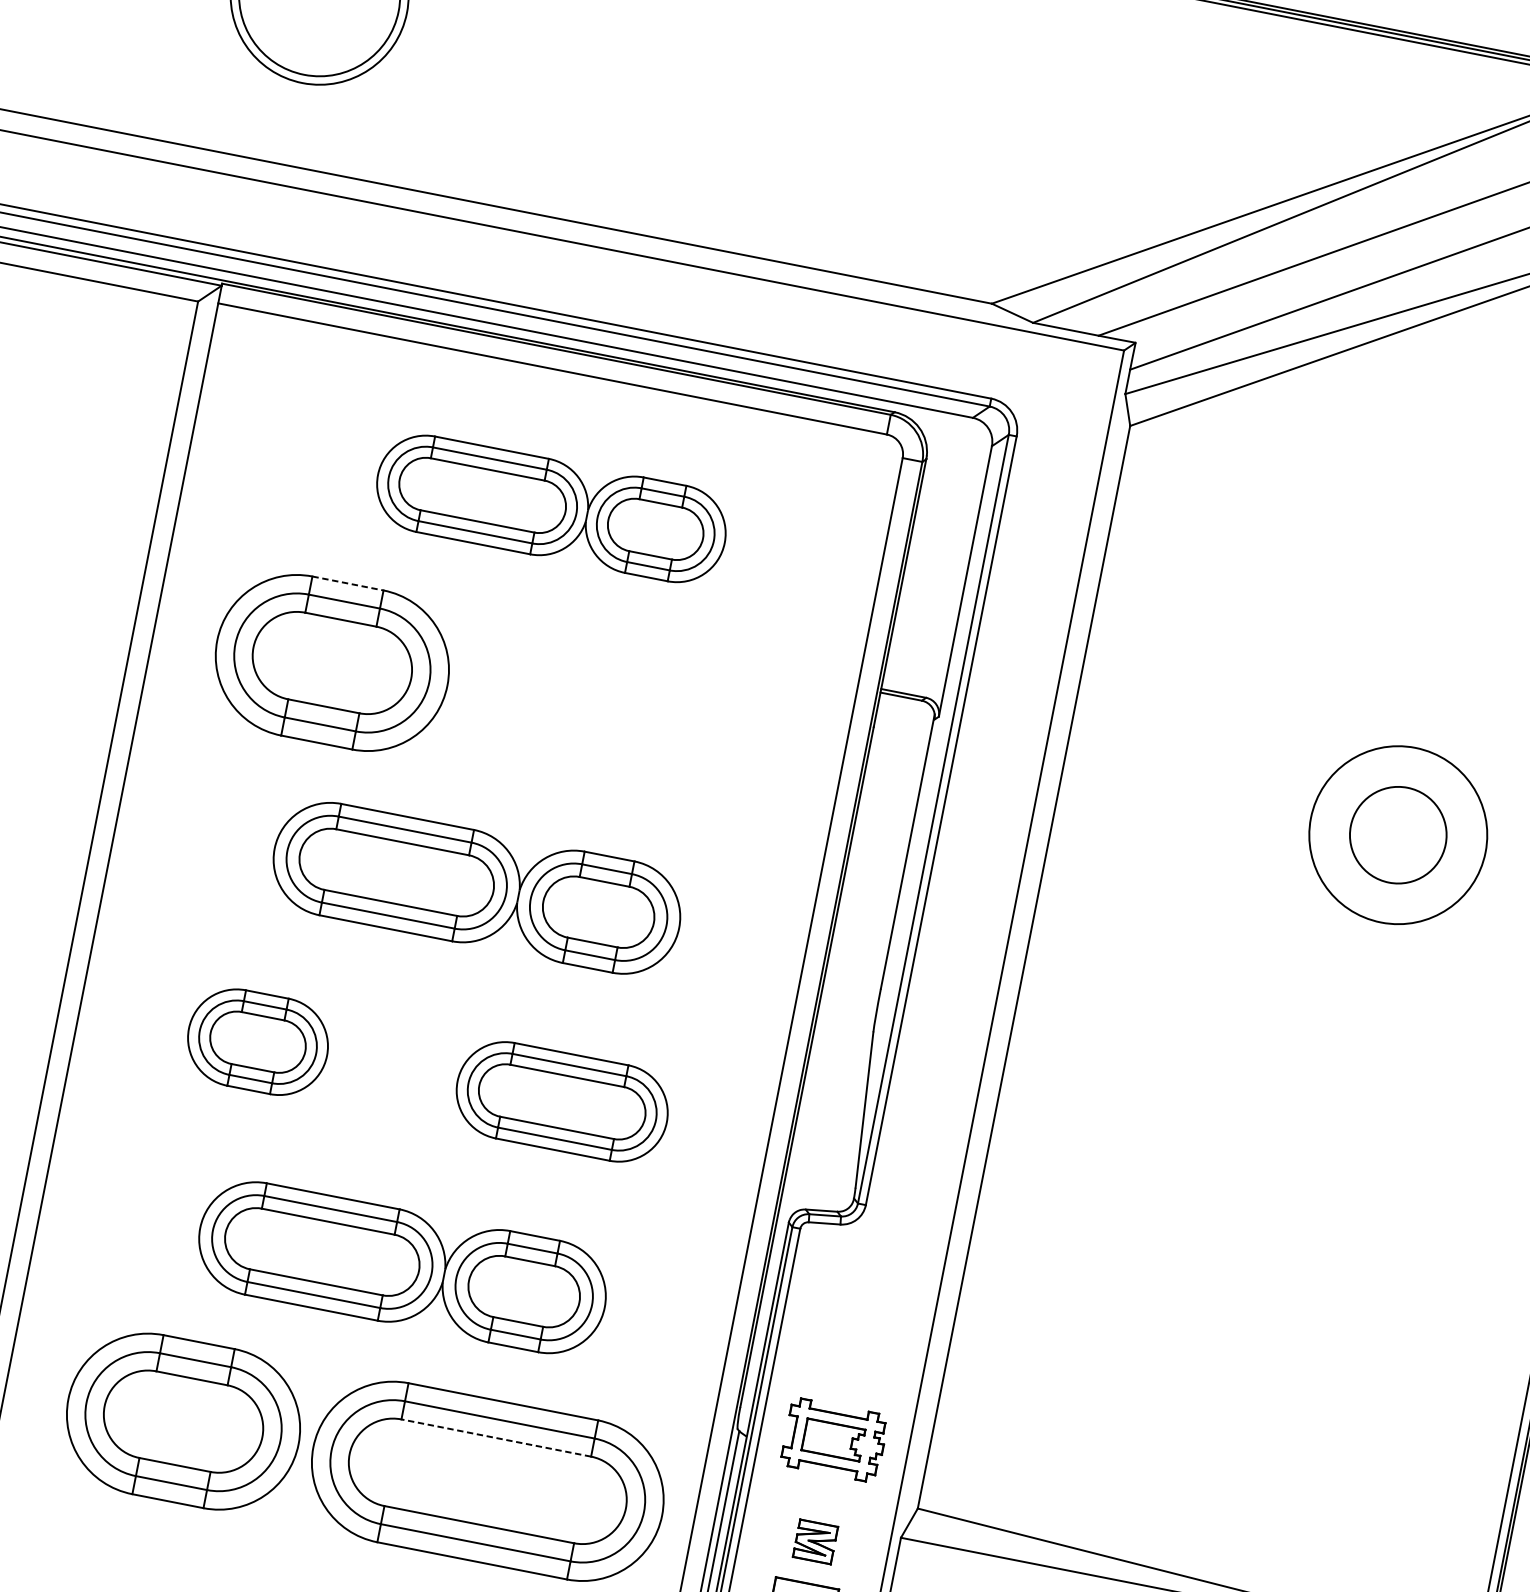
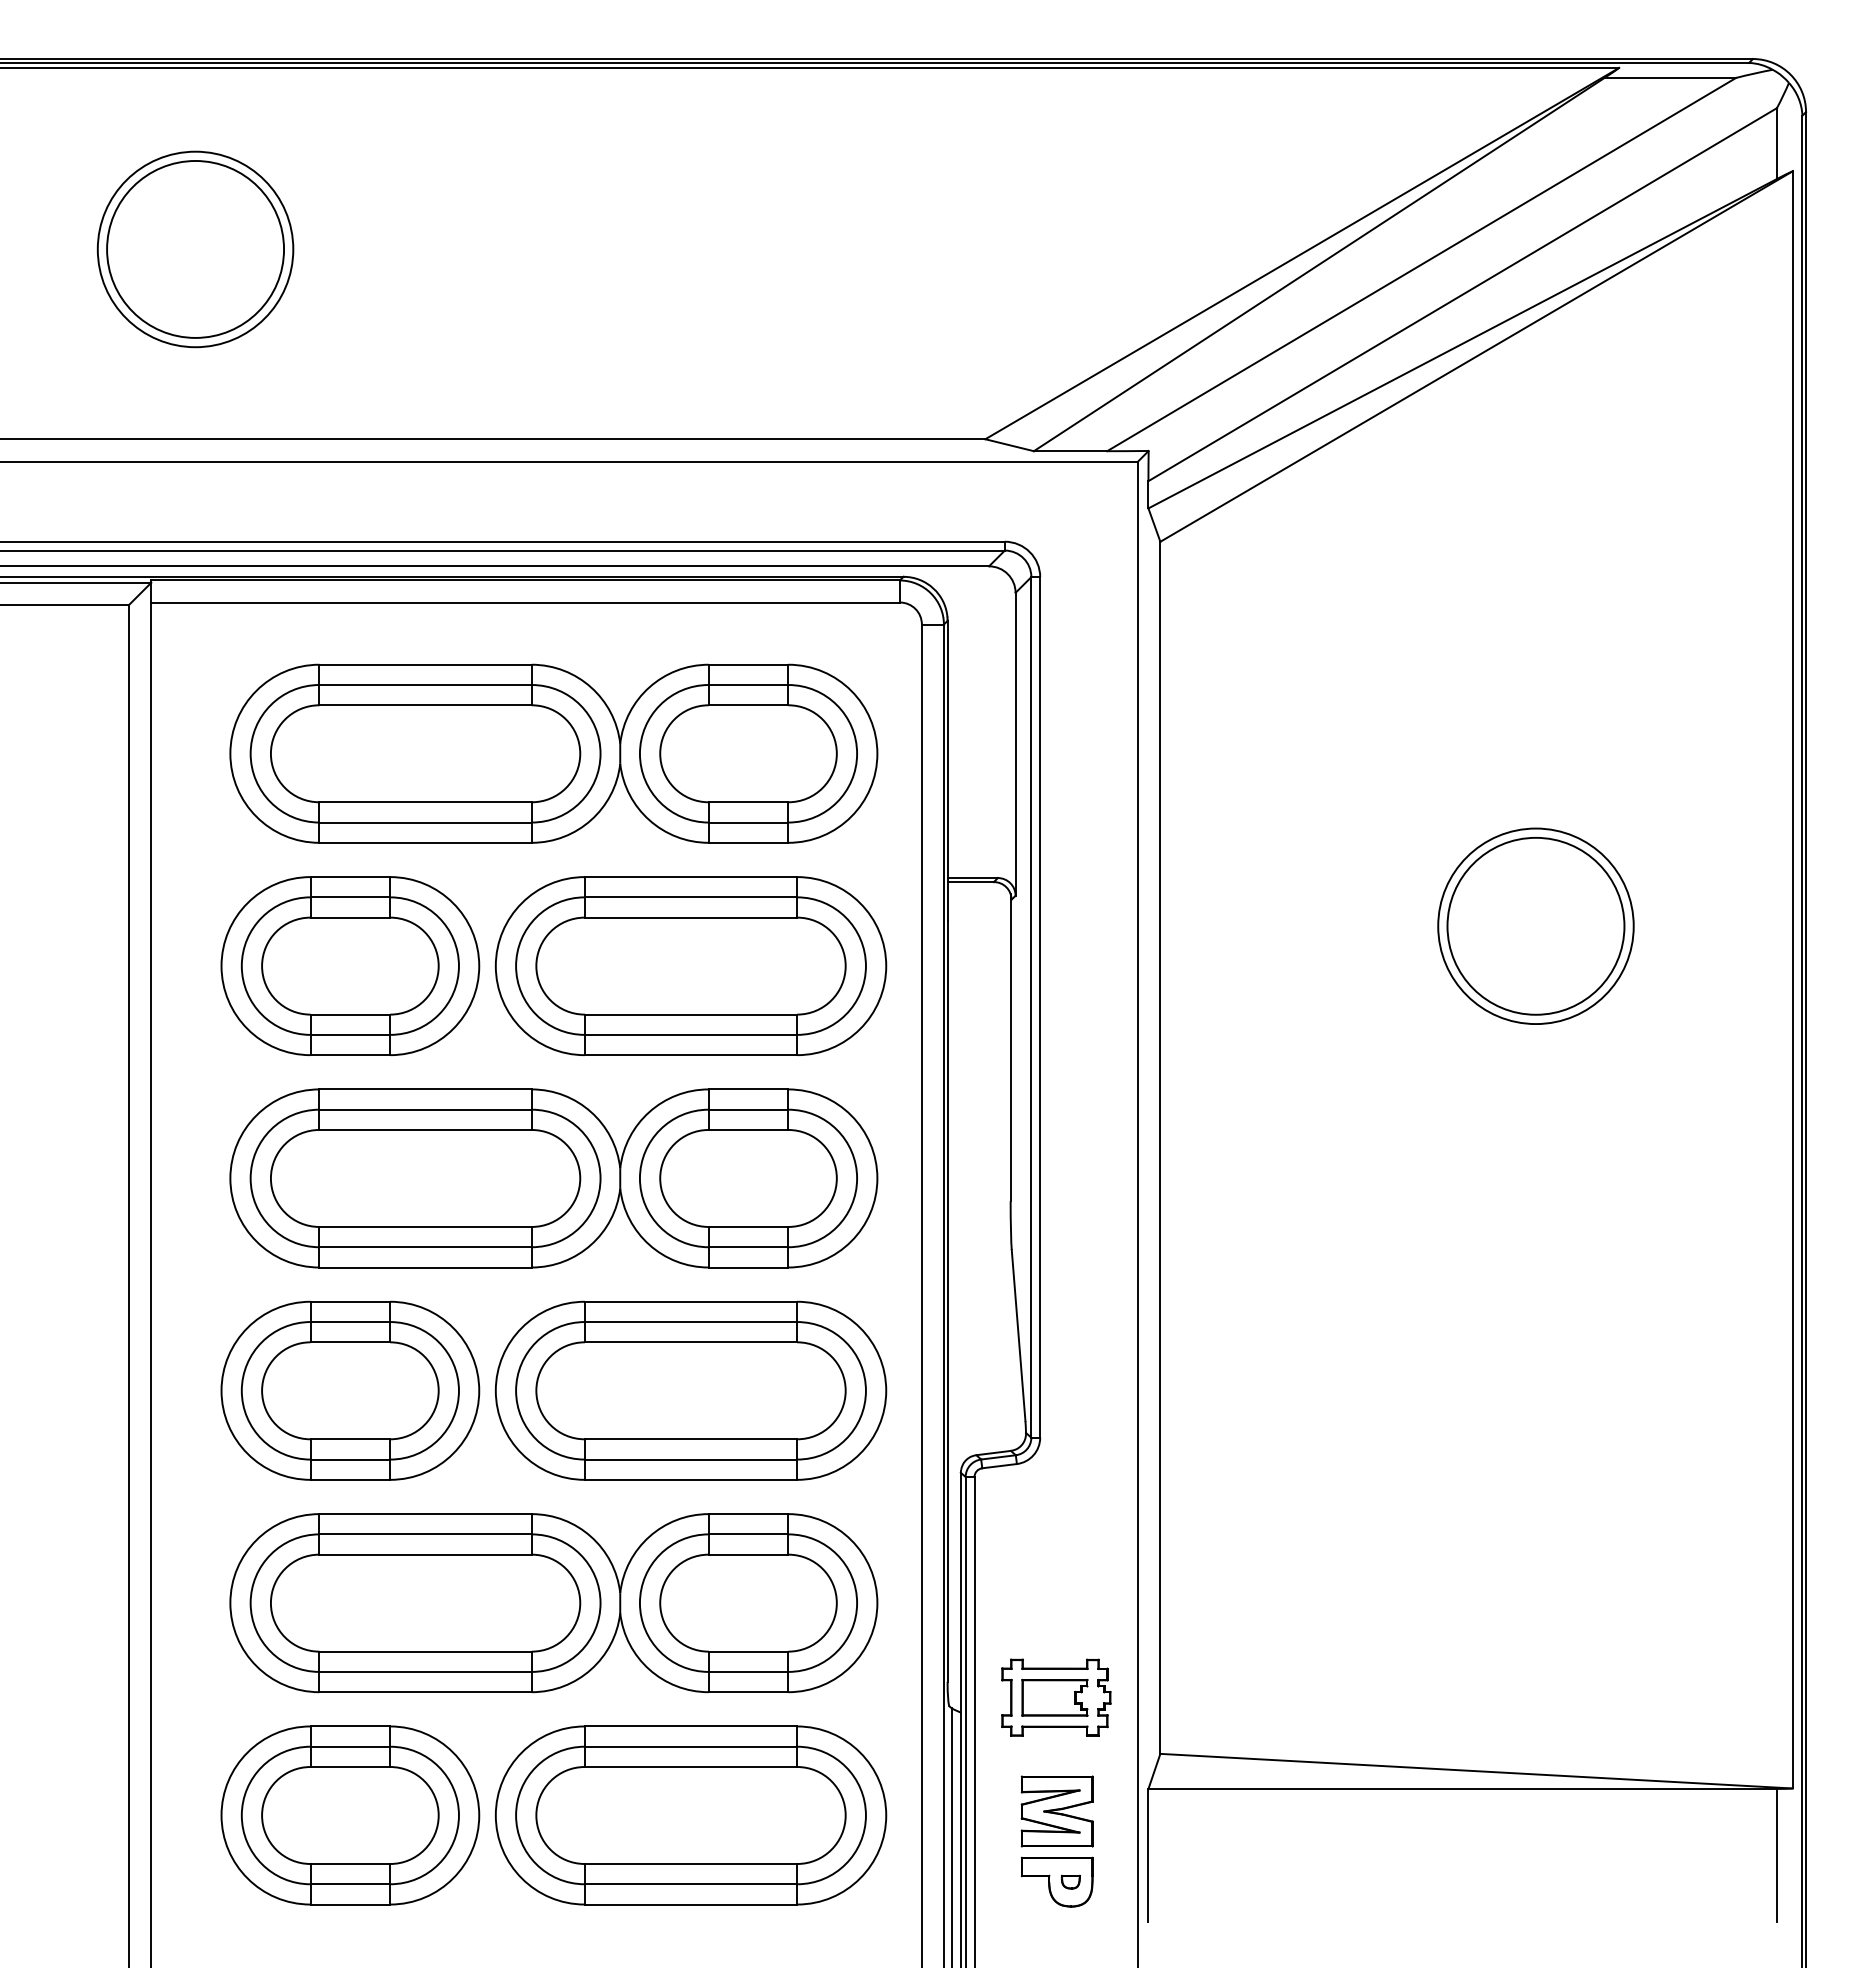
part: (551, 508) -> (553, 753), size x1.67
line: (348, 583) -> (350, 877), dashed -> solid
part: (636, 722) -> (690, 965), added
circle: (1398, 834) -> (1535, 925), size x1.67
part: (476, 888) -> (553, 1178), size x1.43
part: (258, 1042) -> (350, 1390), size x1.67
part: (561, 1101) -> (690, 1390), size x1.67
part: (402, 1267) -> (553, 1603), size x1.43
line: (495, 1438) -> (690, 1767), dashed -> solid
part: (814, 1541) -> (1056, 1811), size x1.67

